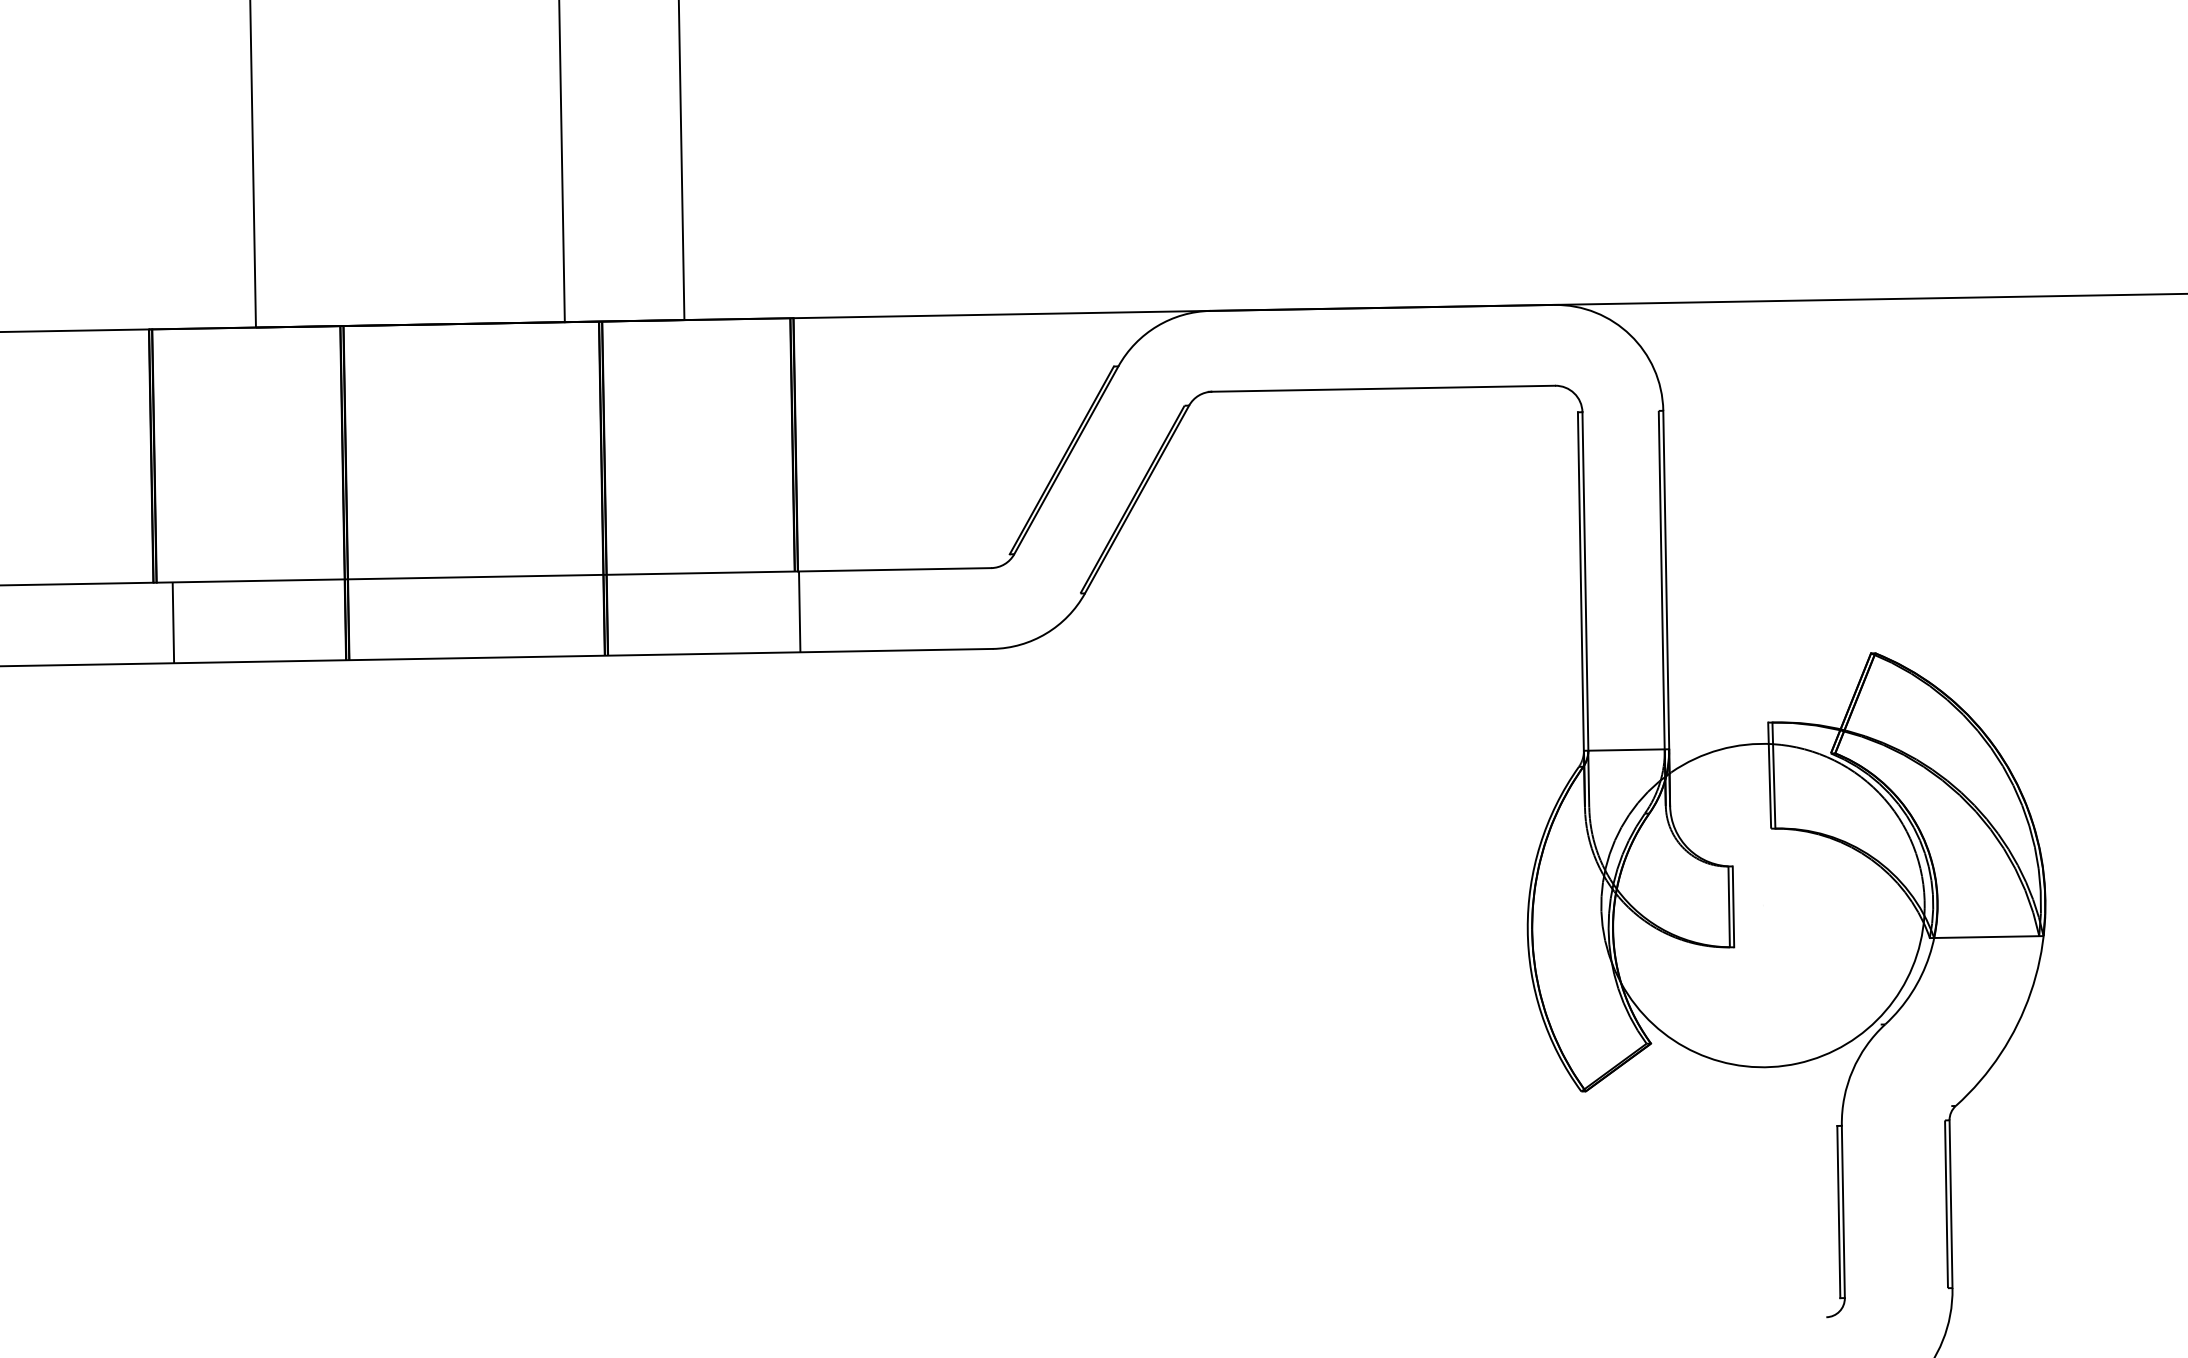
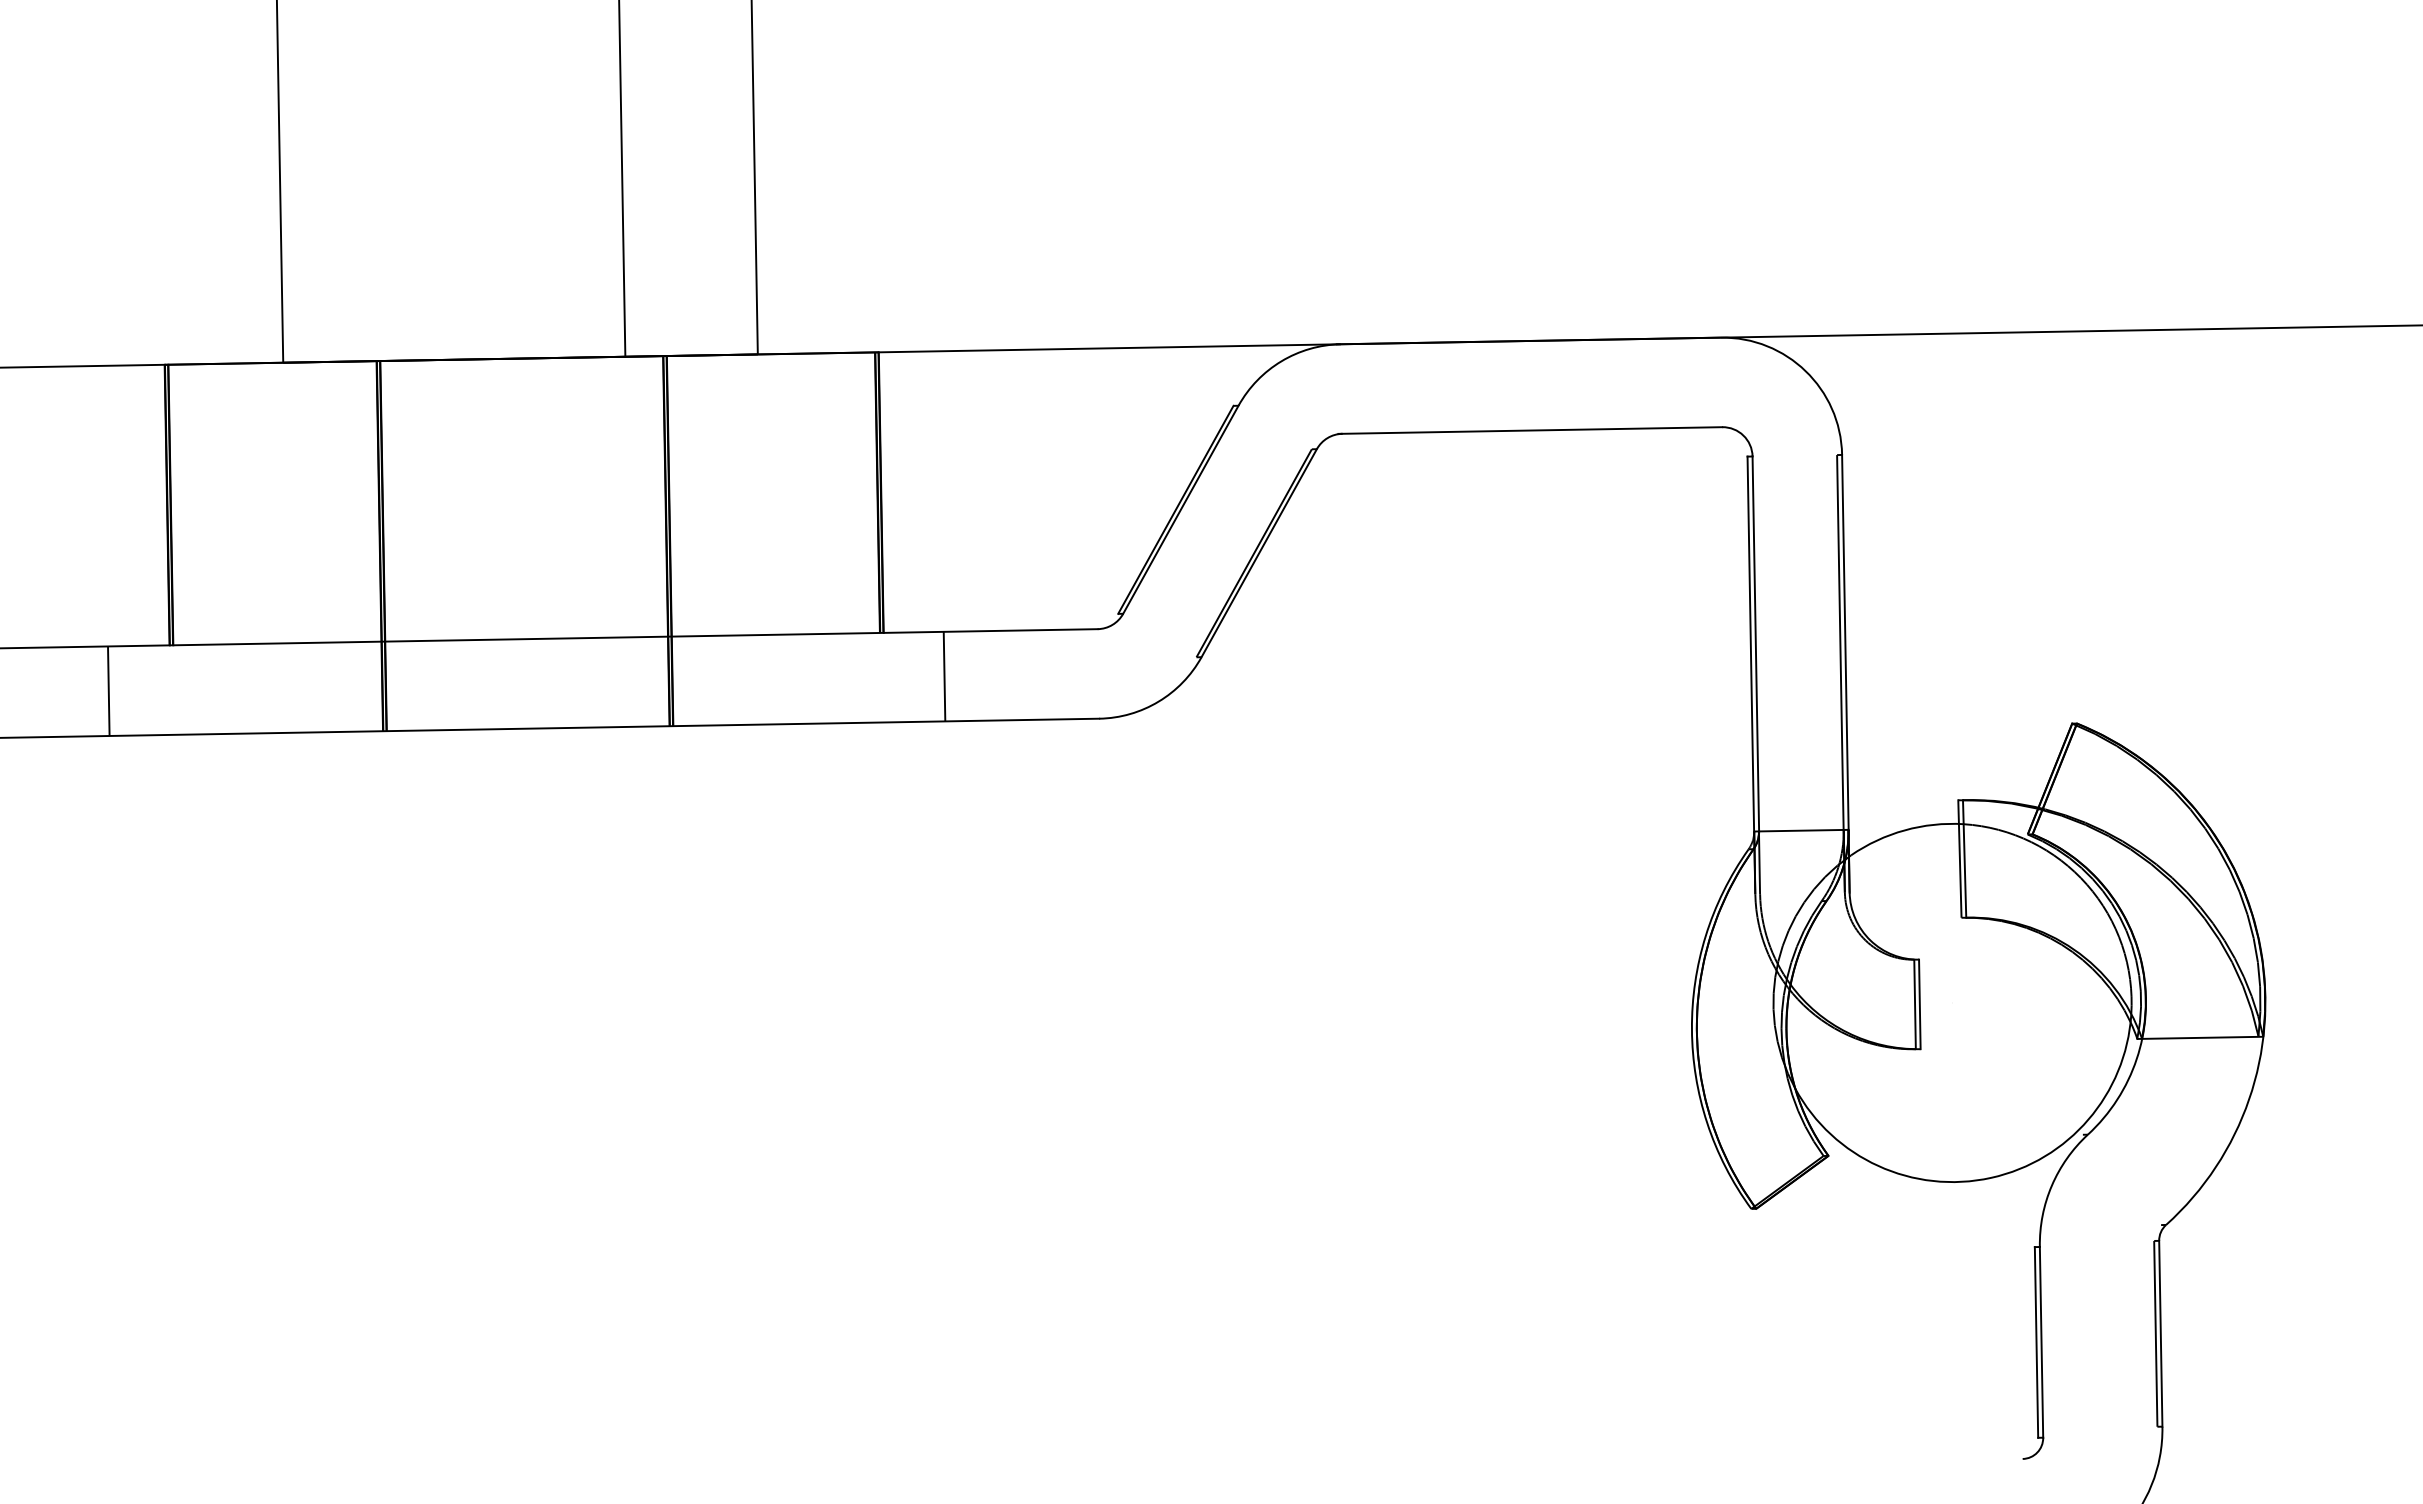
line: (799, 611) -> (944, 676), moved
line: (173, 622) -> (108, 690), moved

